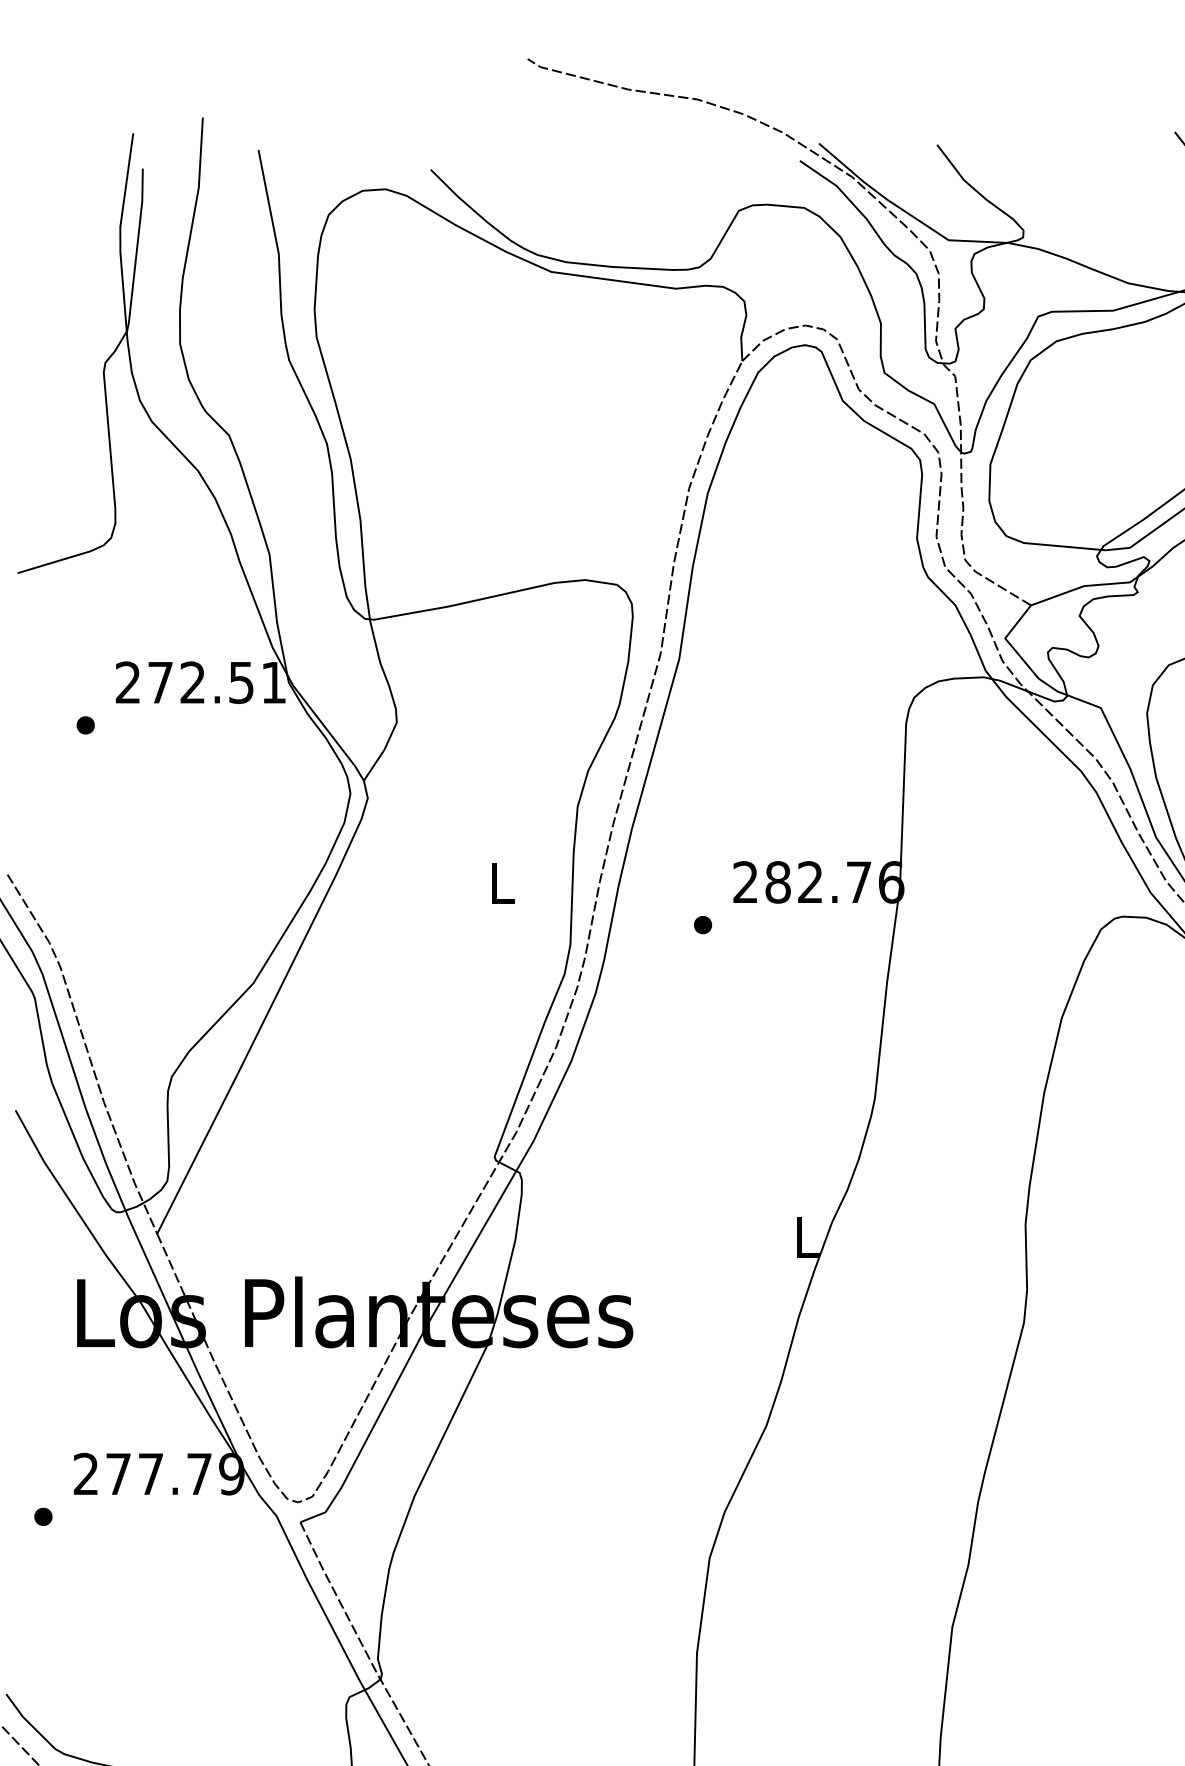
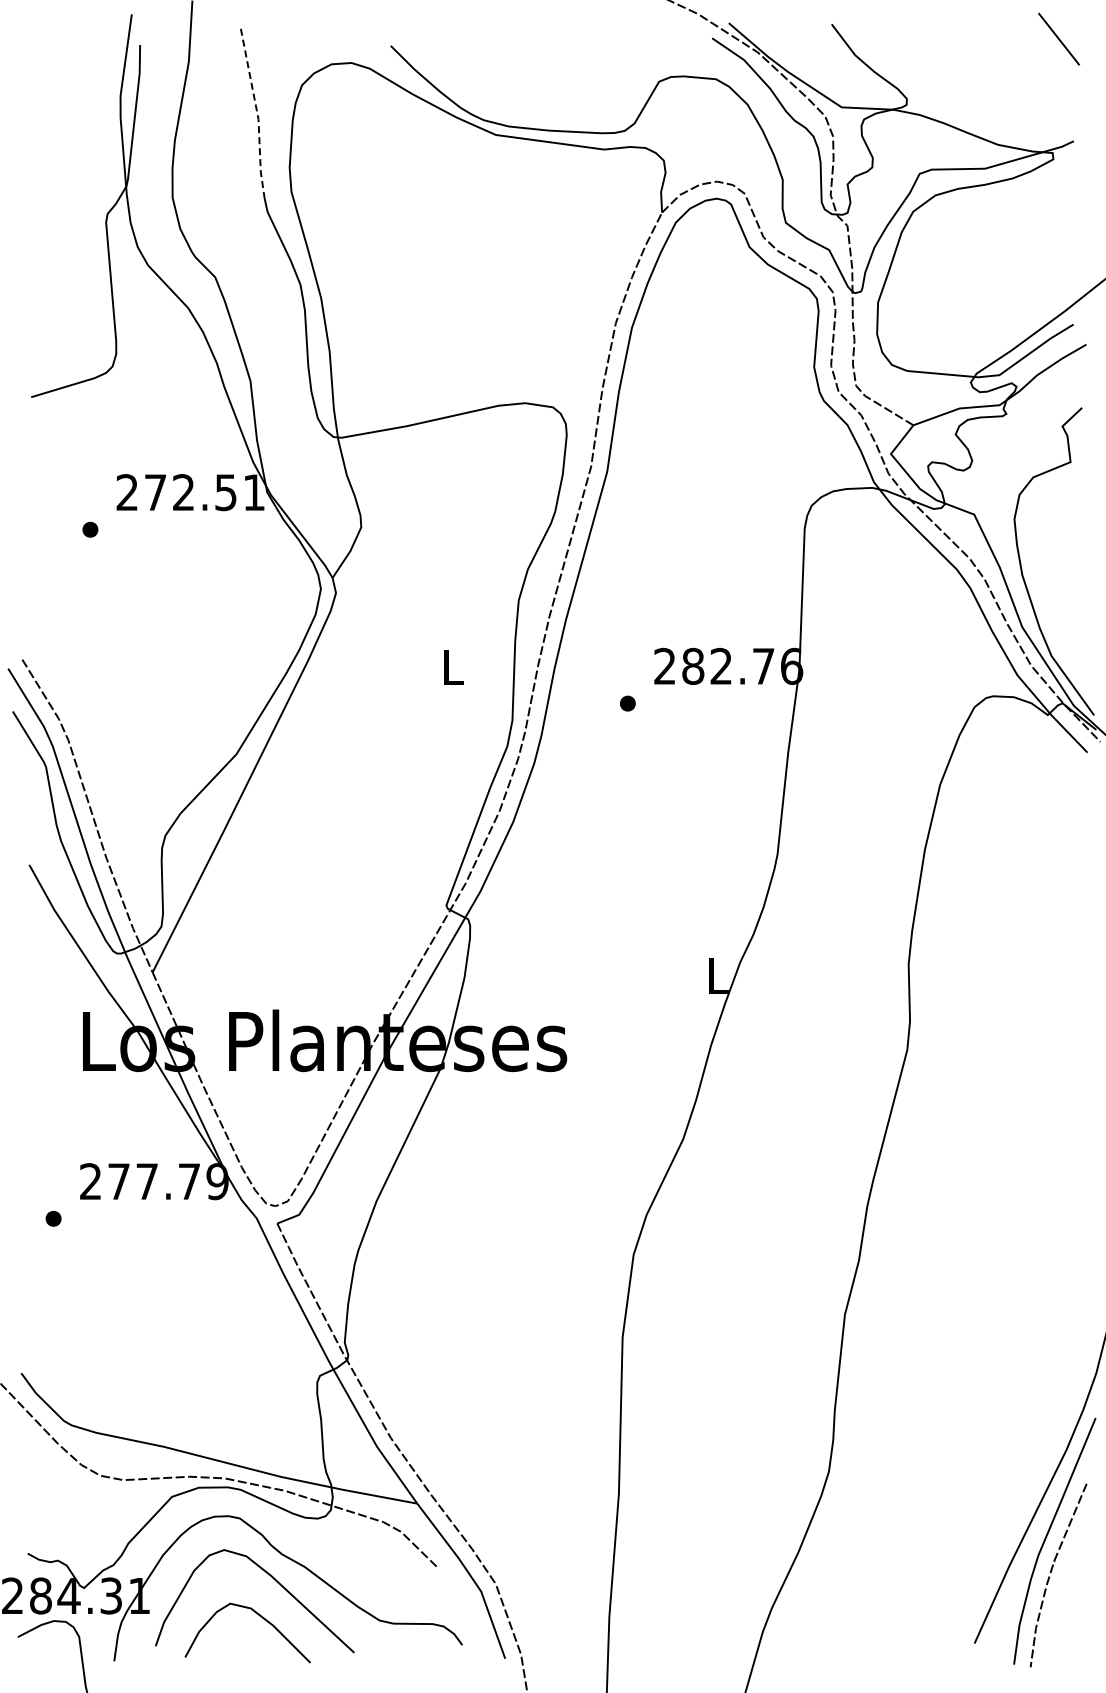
line: (277, 248) -> (257, 114), solid -> dashed

